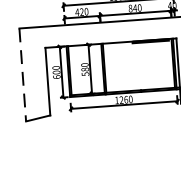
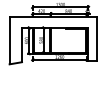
line: (22, 74) -> (9, 40), dashed -> solid

